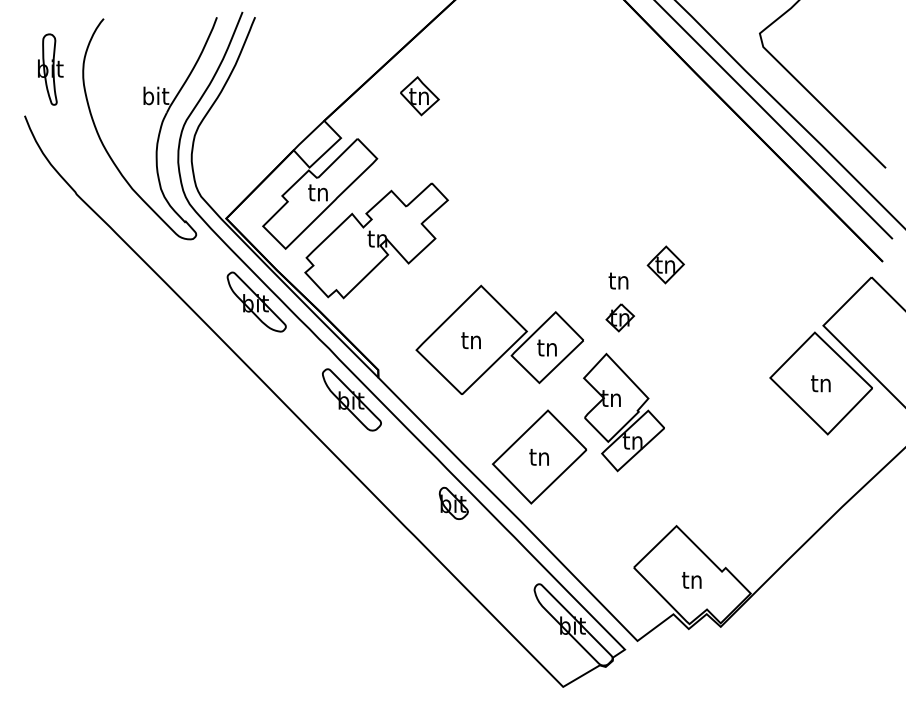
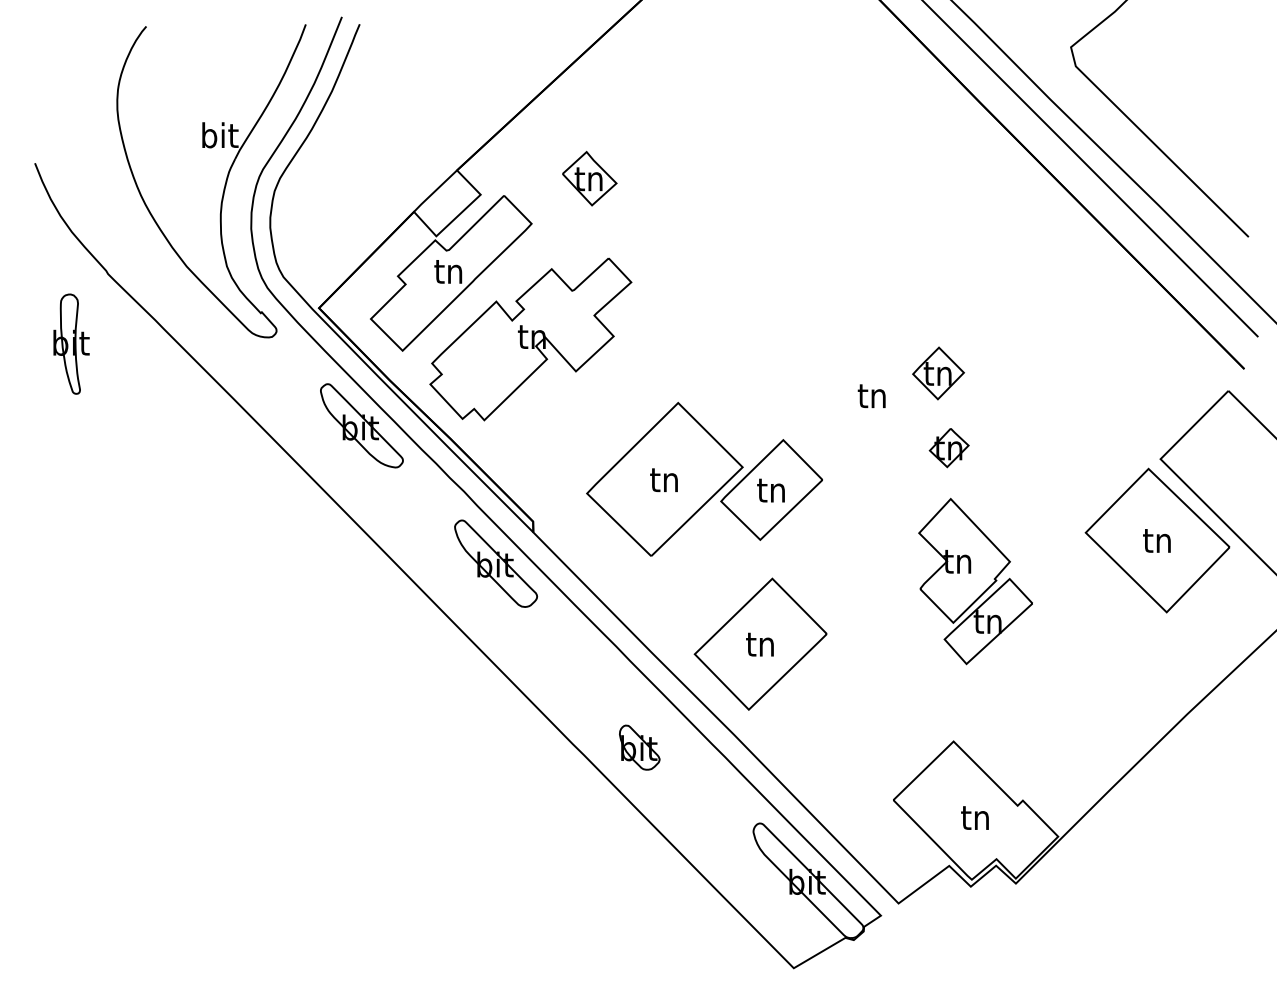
part: (50, 69) -> (71, 343), moved
part: (419, 96) -> (589, 178), moved
part: (619, 318) -> (948, 448), moved
part: (623, 412) -> (975, 581), moved
part: (453, 503) -> (639, 747), moved

